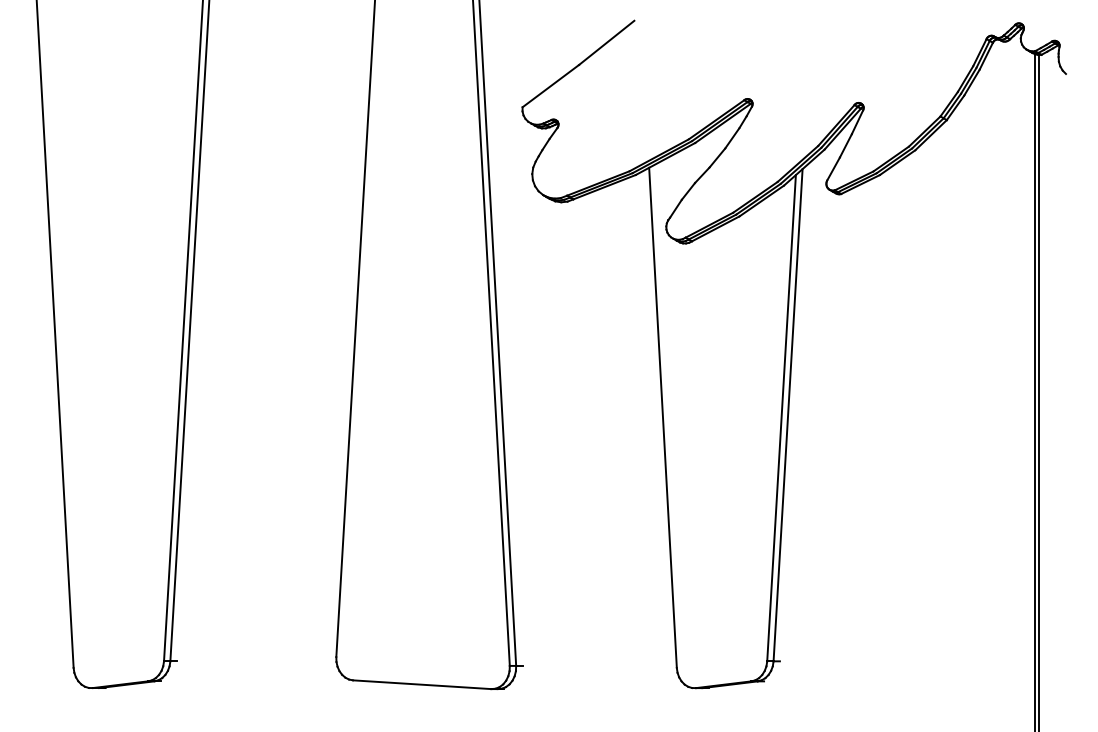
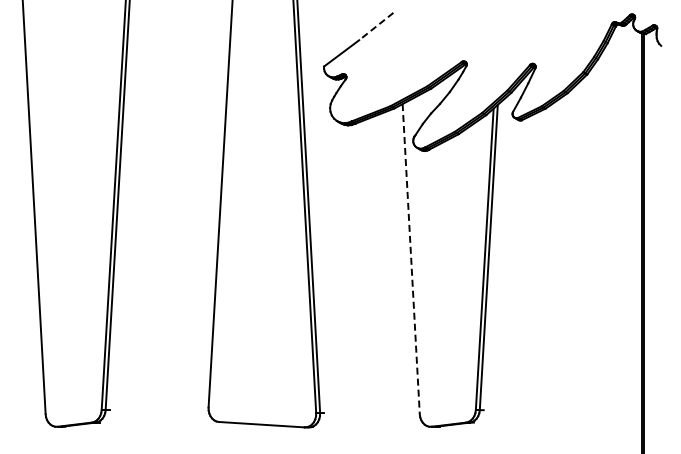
line: (607, 42) -> (376, 26), solid -> dashed
line: (663, 418) -> (411, 259), solid -> dashed

